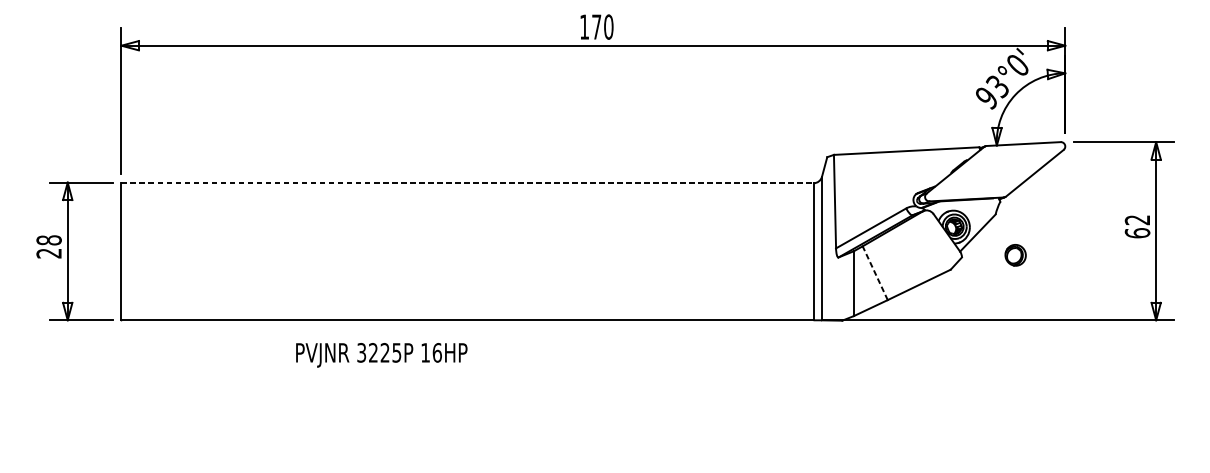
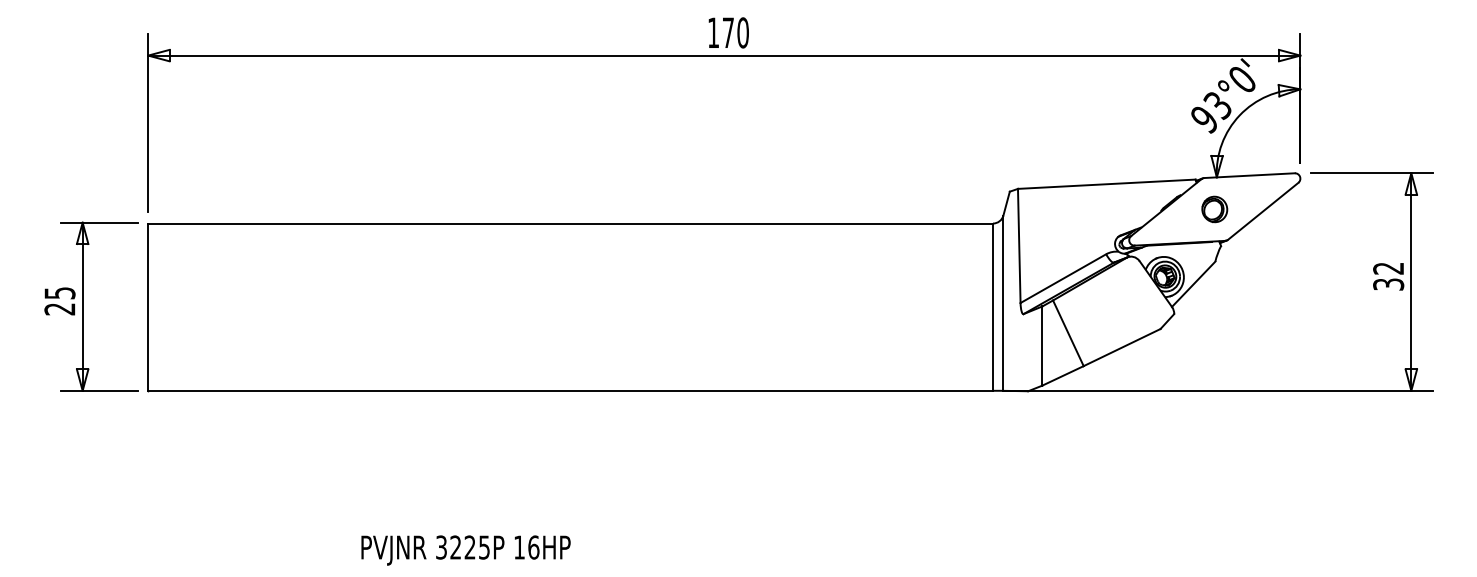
line: (468, 183) -> (571, 223), dashed -> solid
text: (1137, 233) -> (1388, 284), 62 -> 32
text: (48, 240) -> (59, 293), 28 -> 25
part: (1015, 255) -> (1214, 209), moved
line: (875, 272) -> (1068, 332), dashed -> solid
text: (381, 355) -> (465, 550), moved

